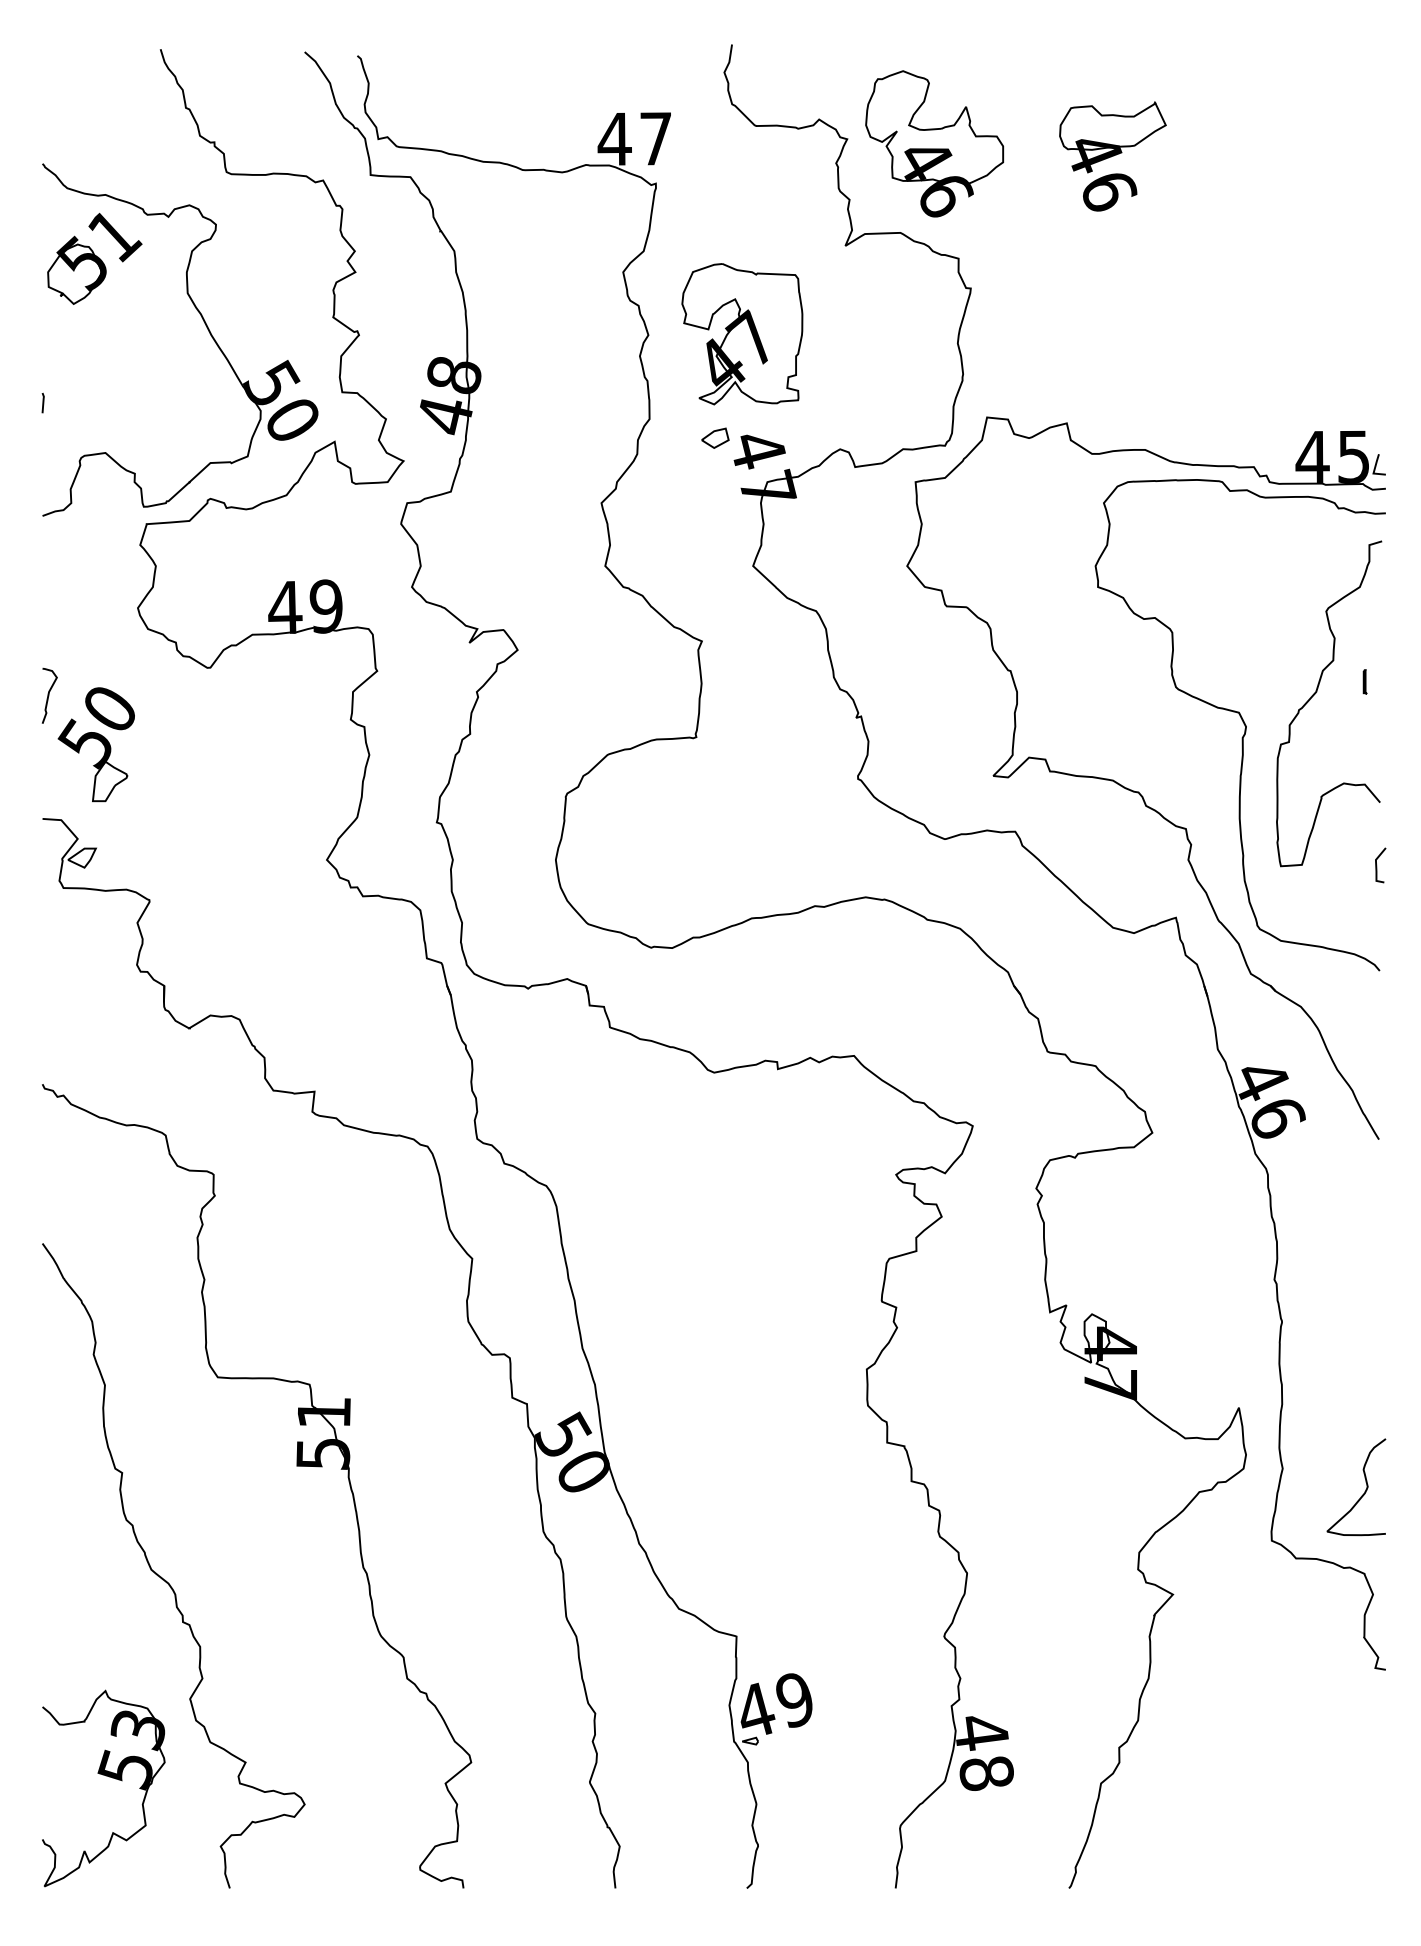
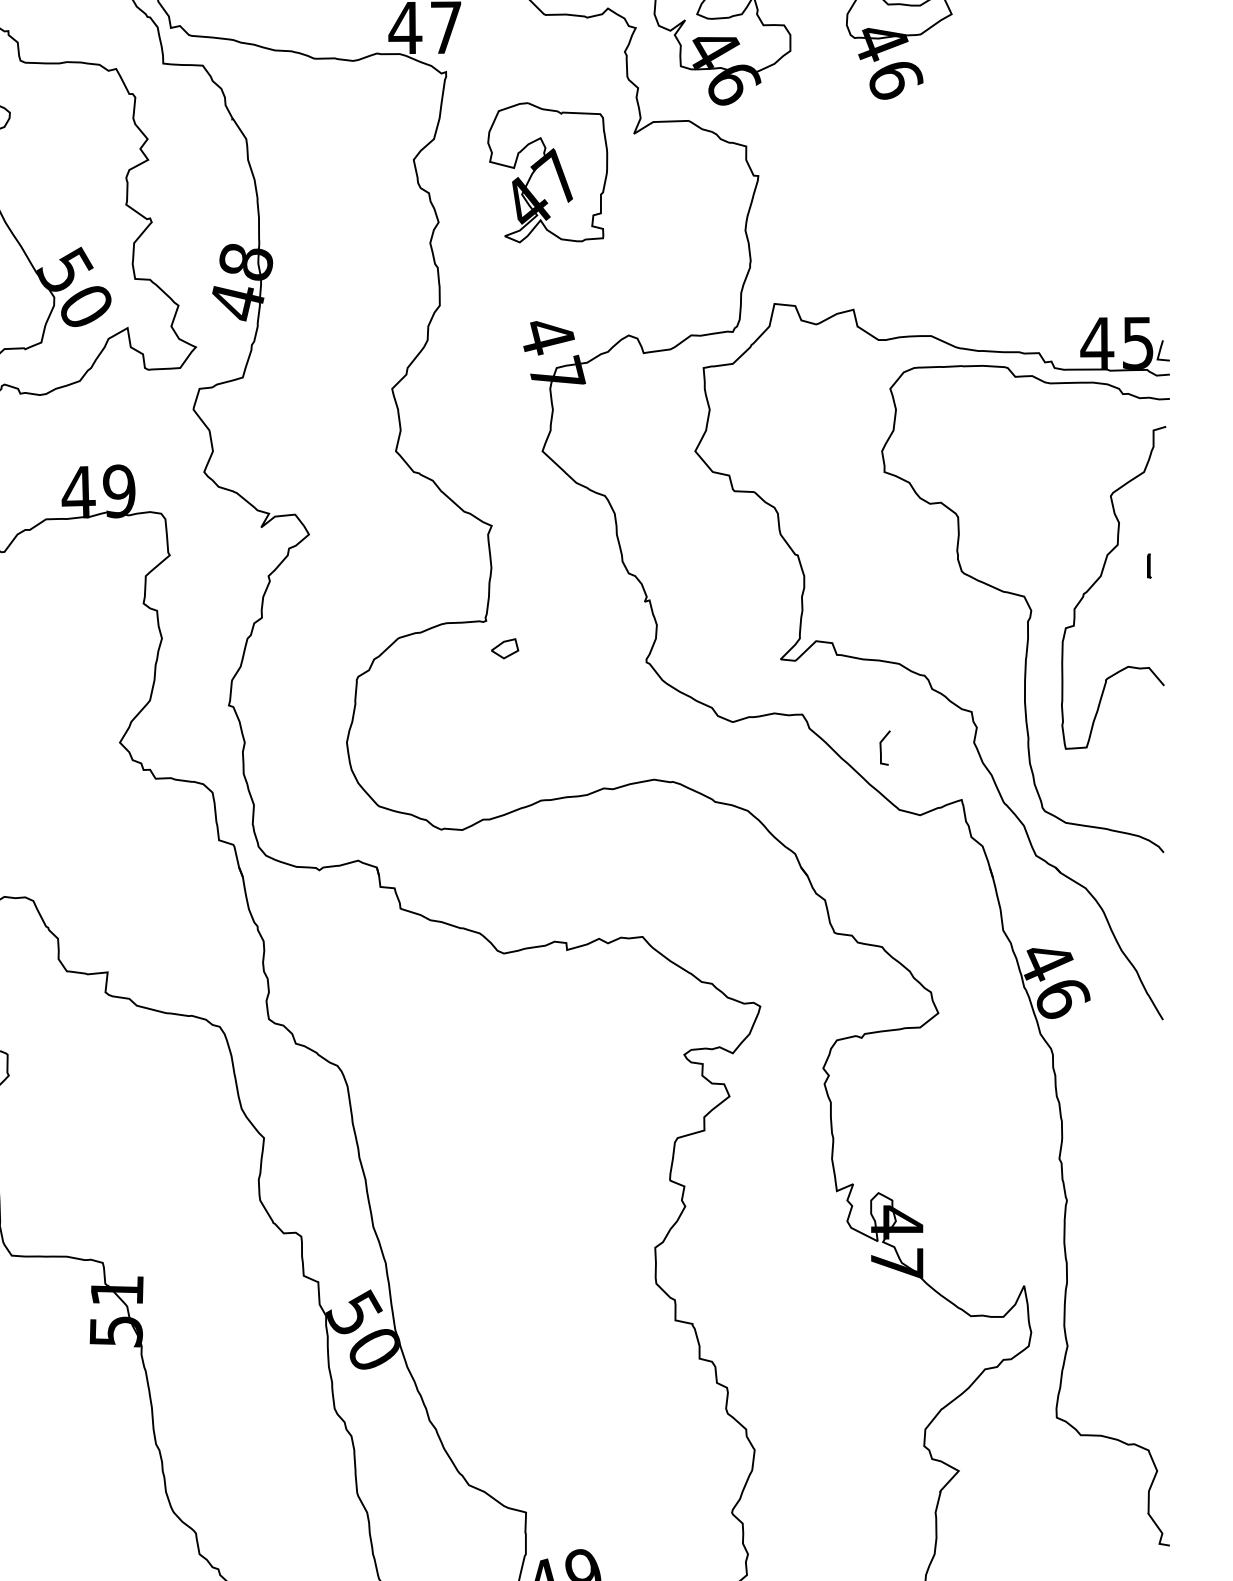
part: (742, 334) -> (547, 173), moved
part: (715, 437) -> (505, 648), moved
line: (1377, 865) -> (881, 748), moved
curve: (1364, 1491) -> (1148, 1368), removed

